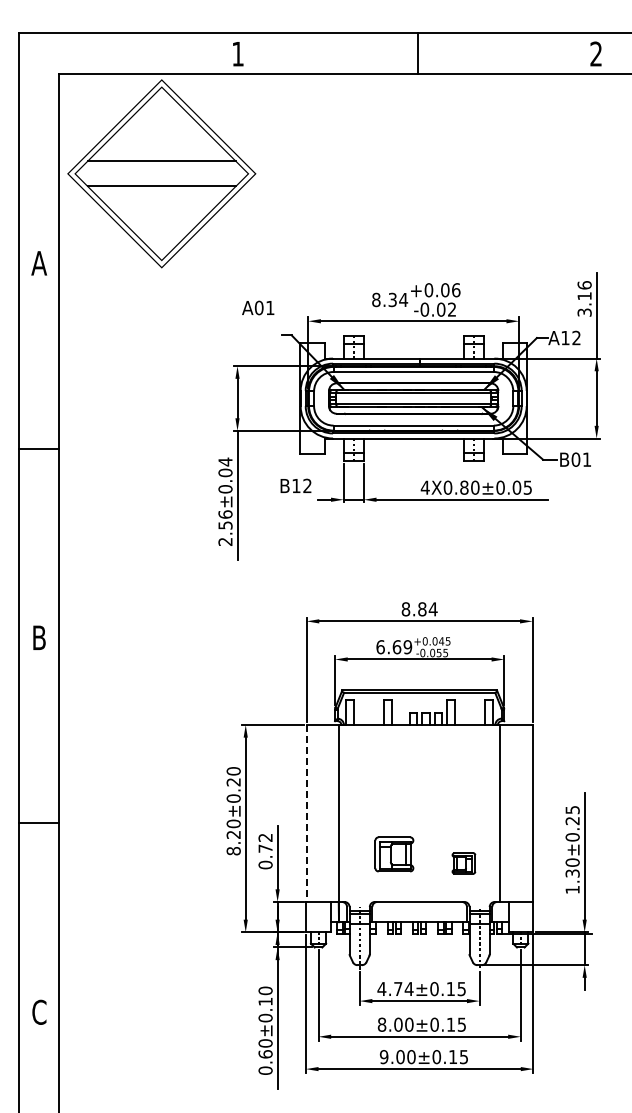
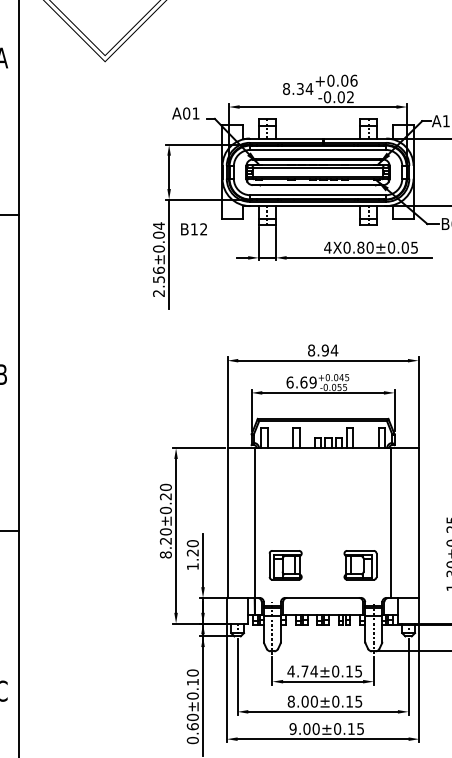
text: (258, 307) -> (186, 113), moved
text: (295, 485) -> (193, 228), moved
text: (422, 609) -> (325, 350), 8.84 -> 8.94
line: (306, 813) -> (227, 523), dashed -> solid
text: (265, 851) -> (192, 555), 0.72 -> 1.20
part: (394, 854) -> (285, 565), moved
part: (463, 863) -> (360, 565), size x1.67

